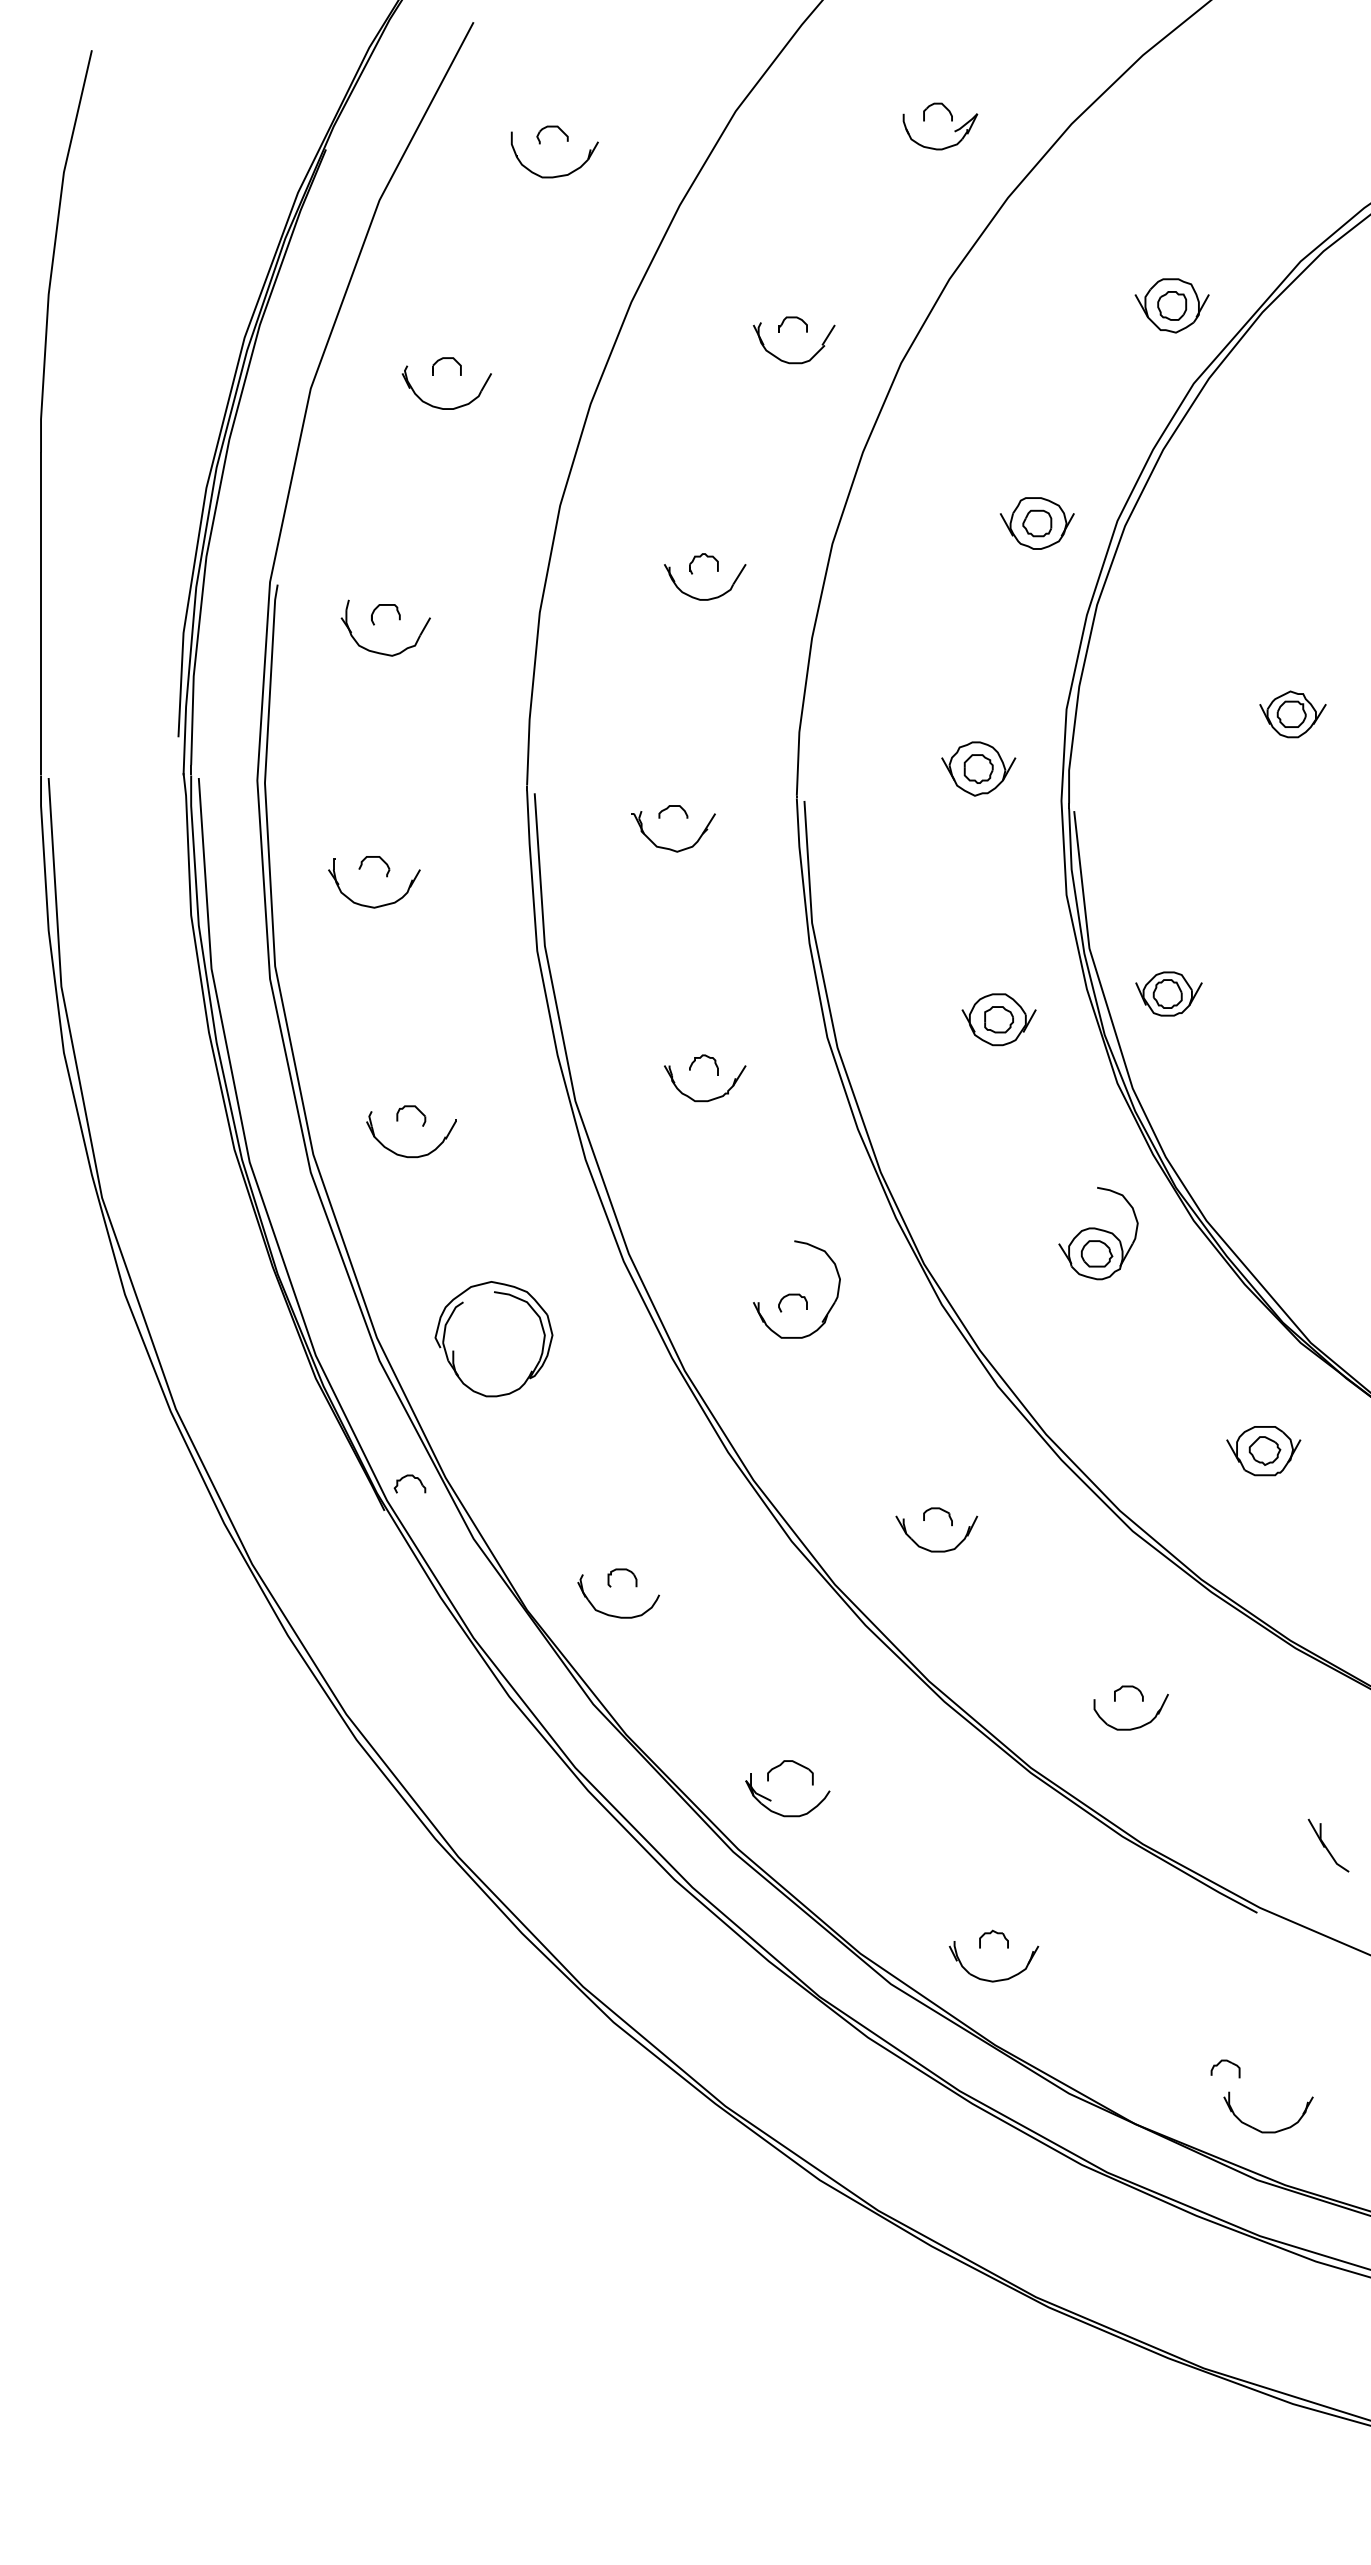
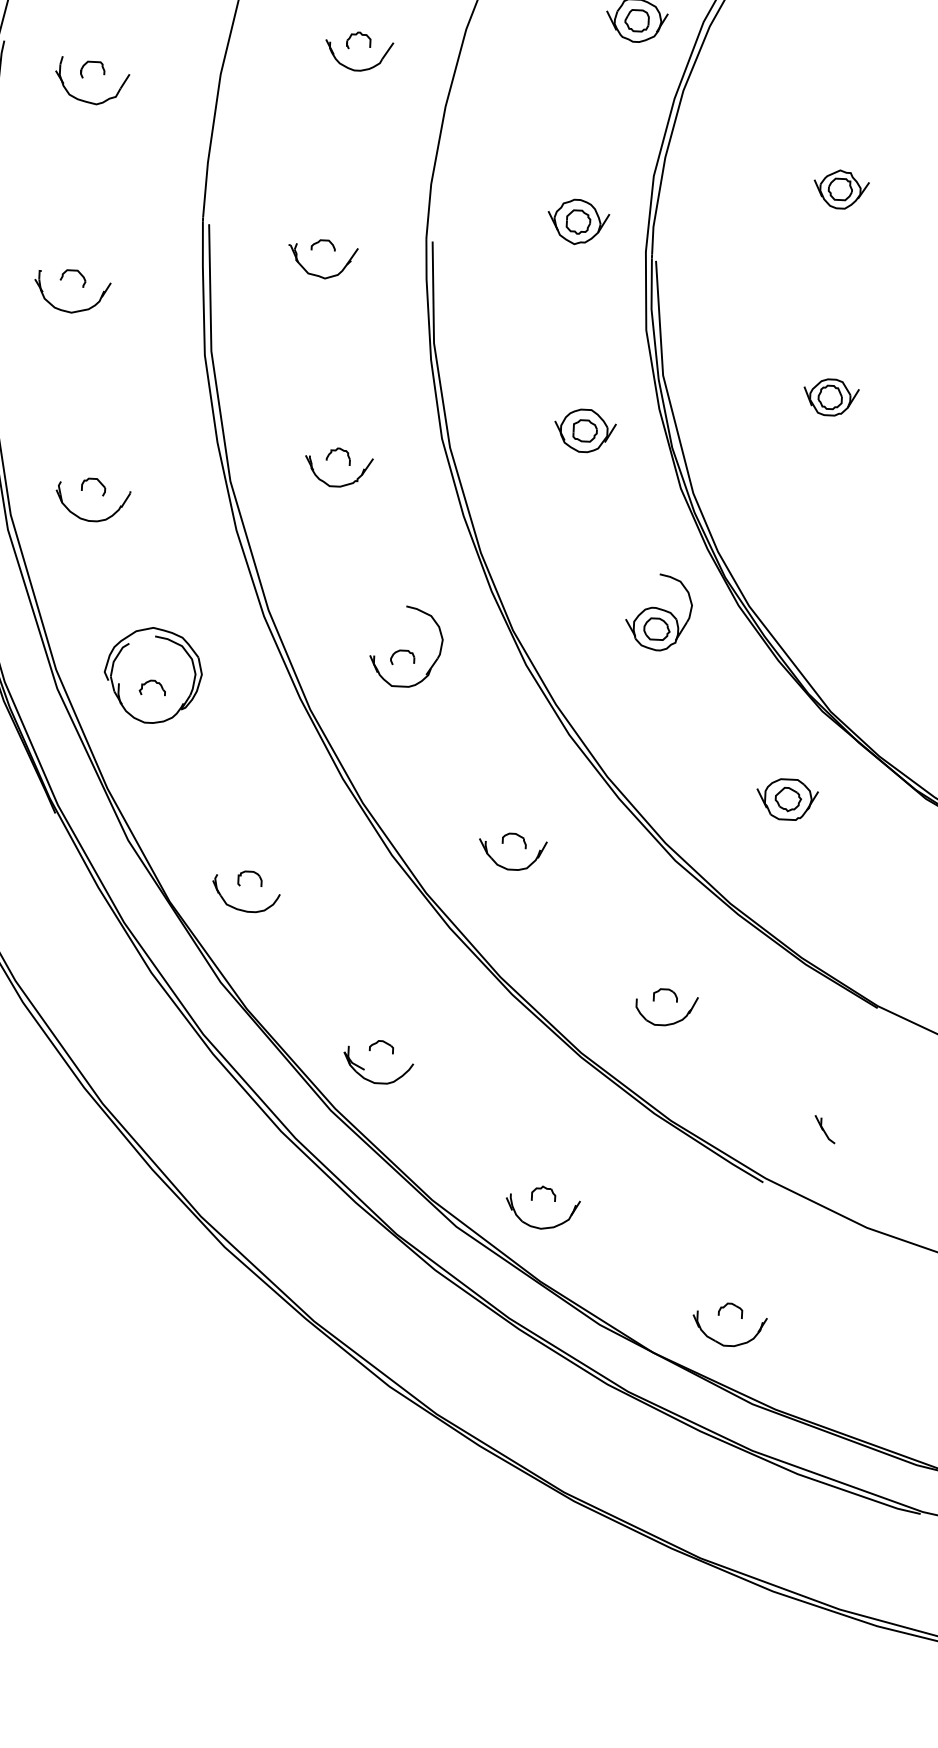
part: (1168, 993) -> (830, 397), moved
part: (409, 1476) -> (152, 681), moved
part: (790, 1772) -> (381, 1047), size x0.62
part: (1328, 1845) -> (825, 1129), size x0.62
part: (1268, 2131) -> (728, 1345), moved

